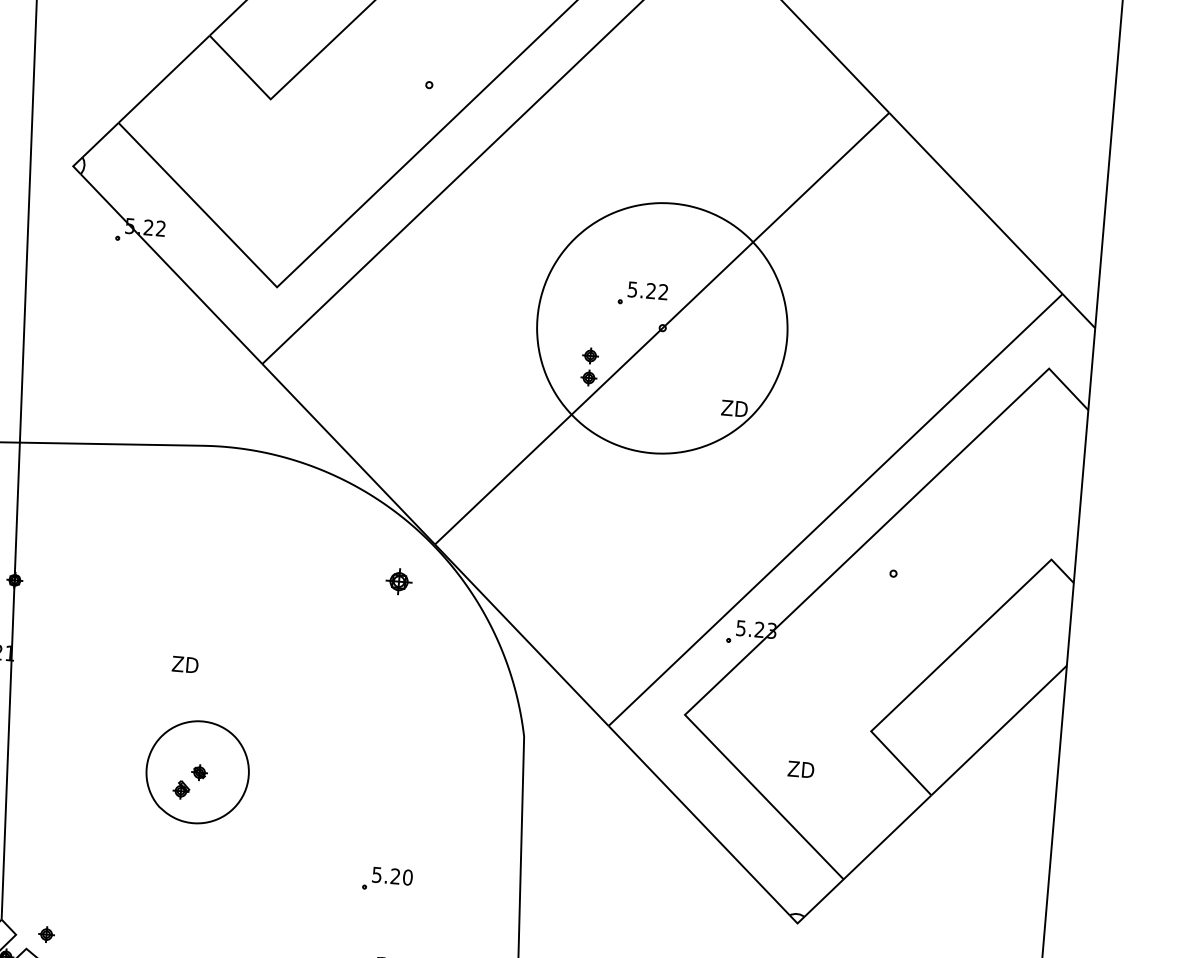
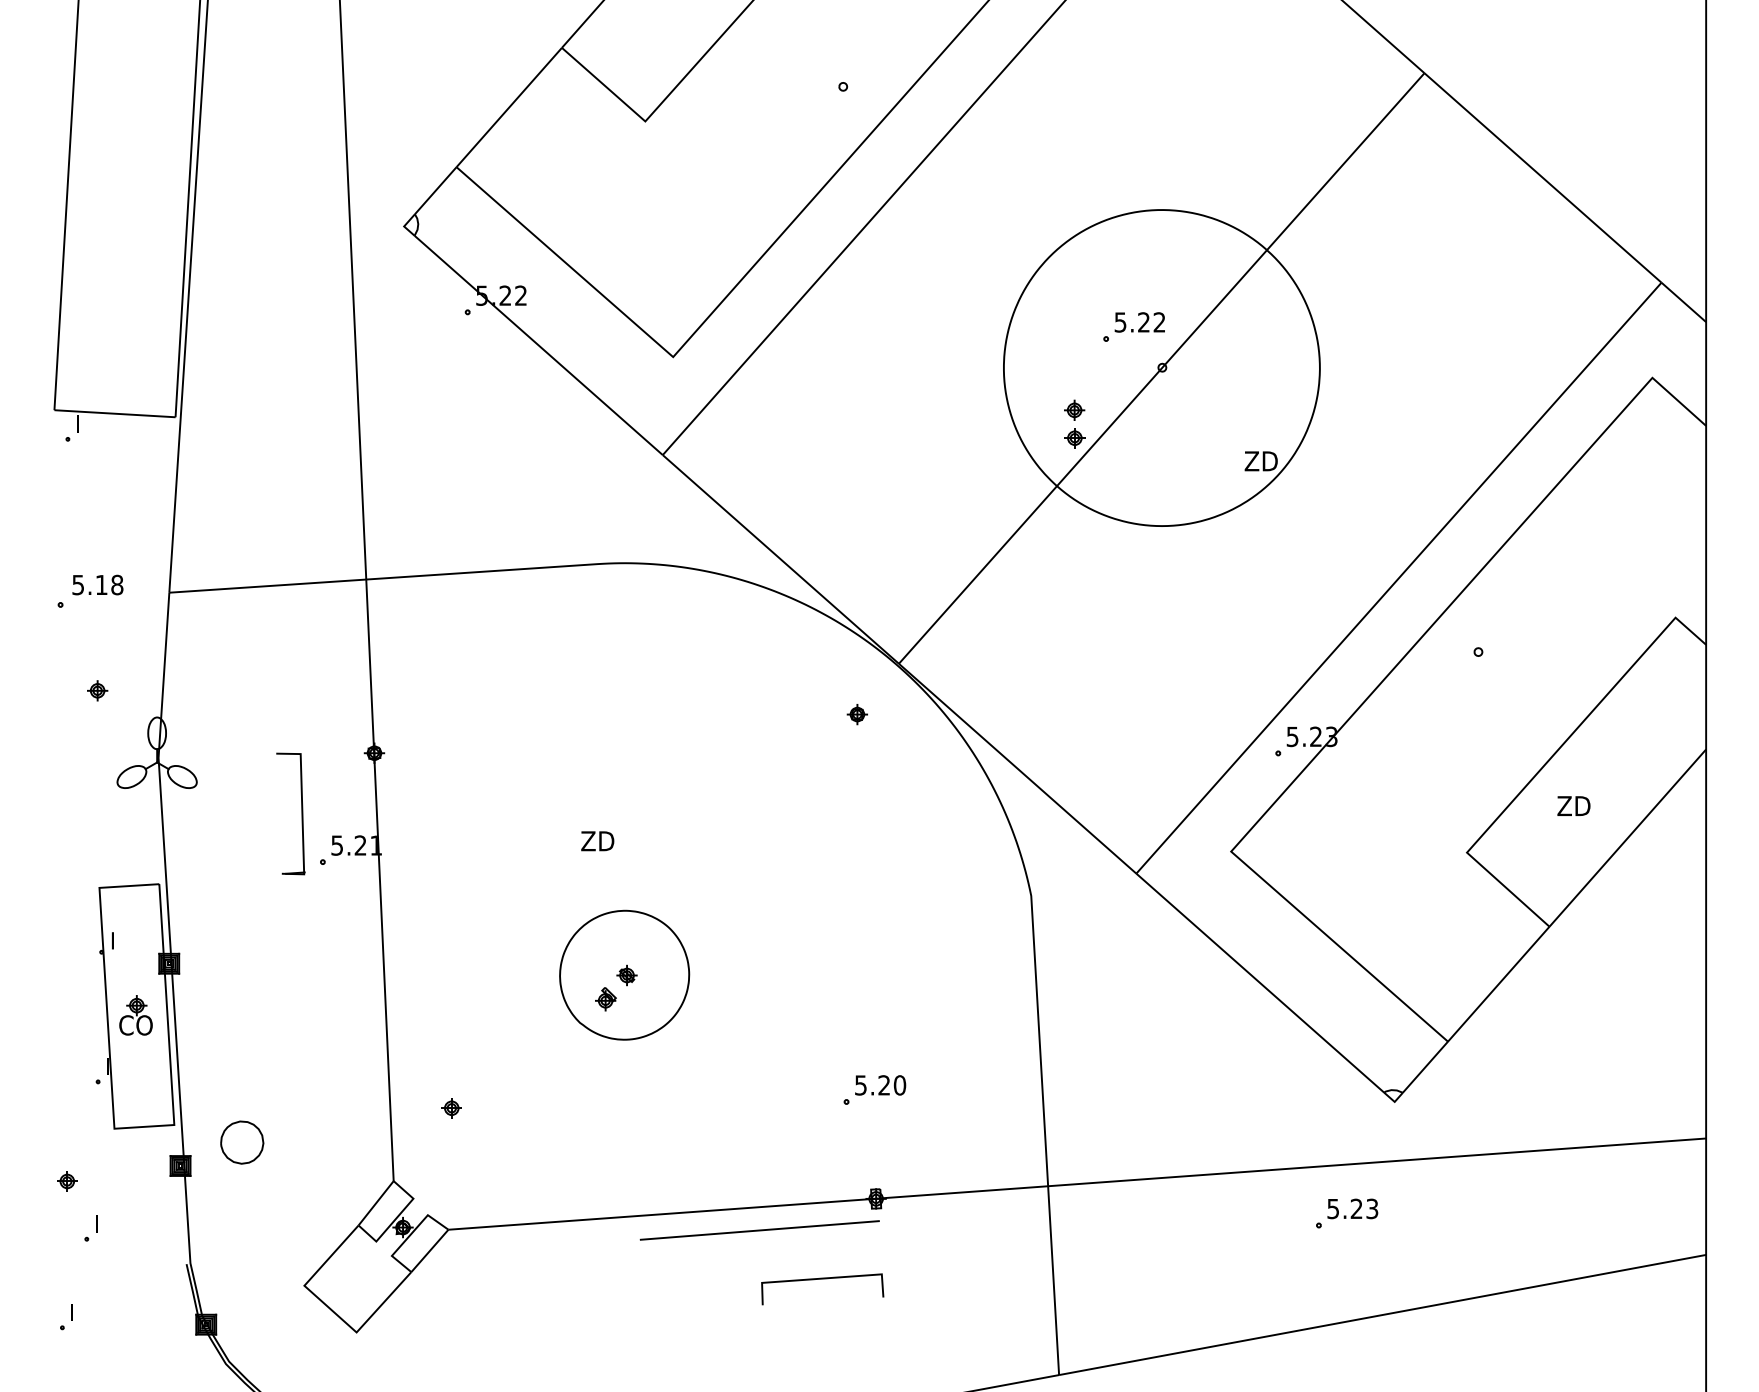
part: (398, 581) -> (856, 714), size x0.62
text: (800, 769) -> (1573, 805), moved
part: (46, 934) -> (451, 1108), moved

